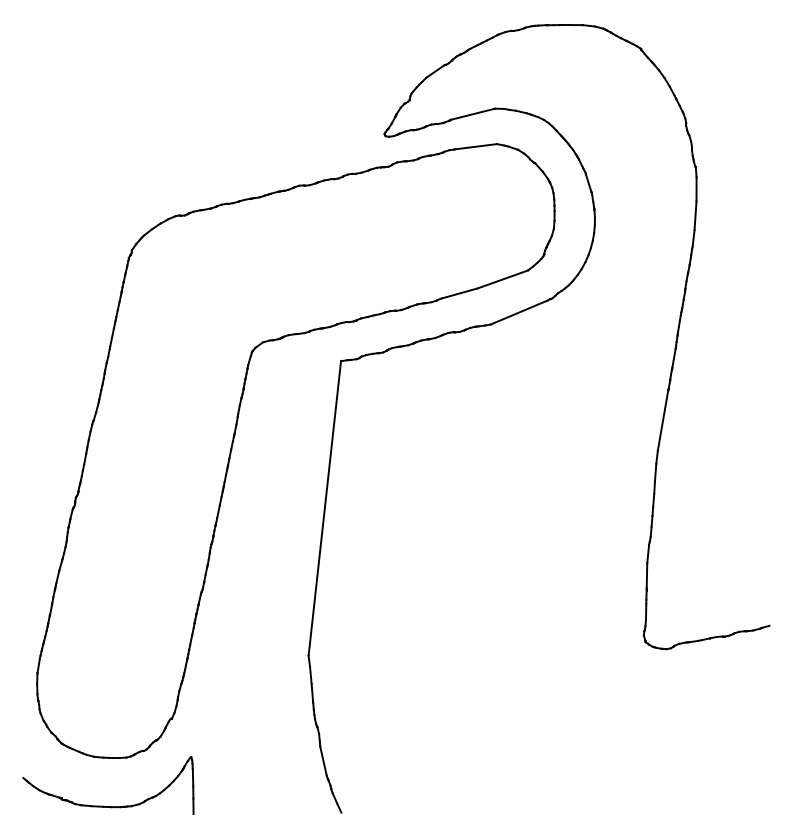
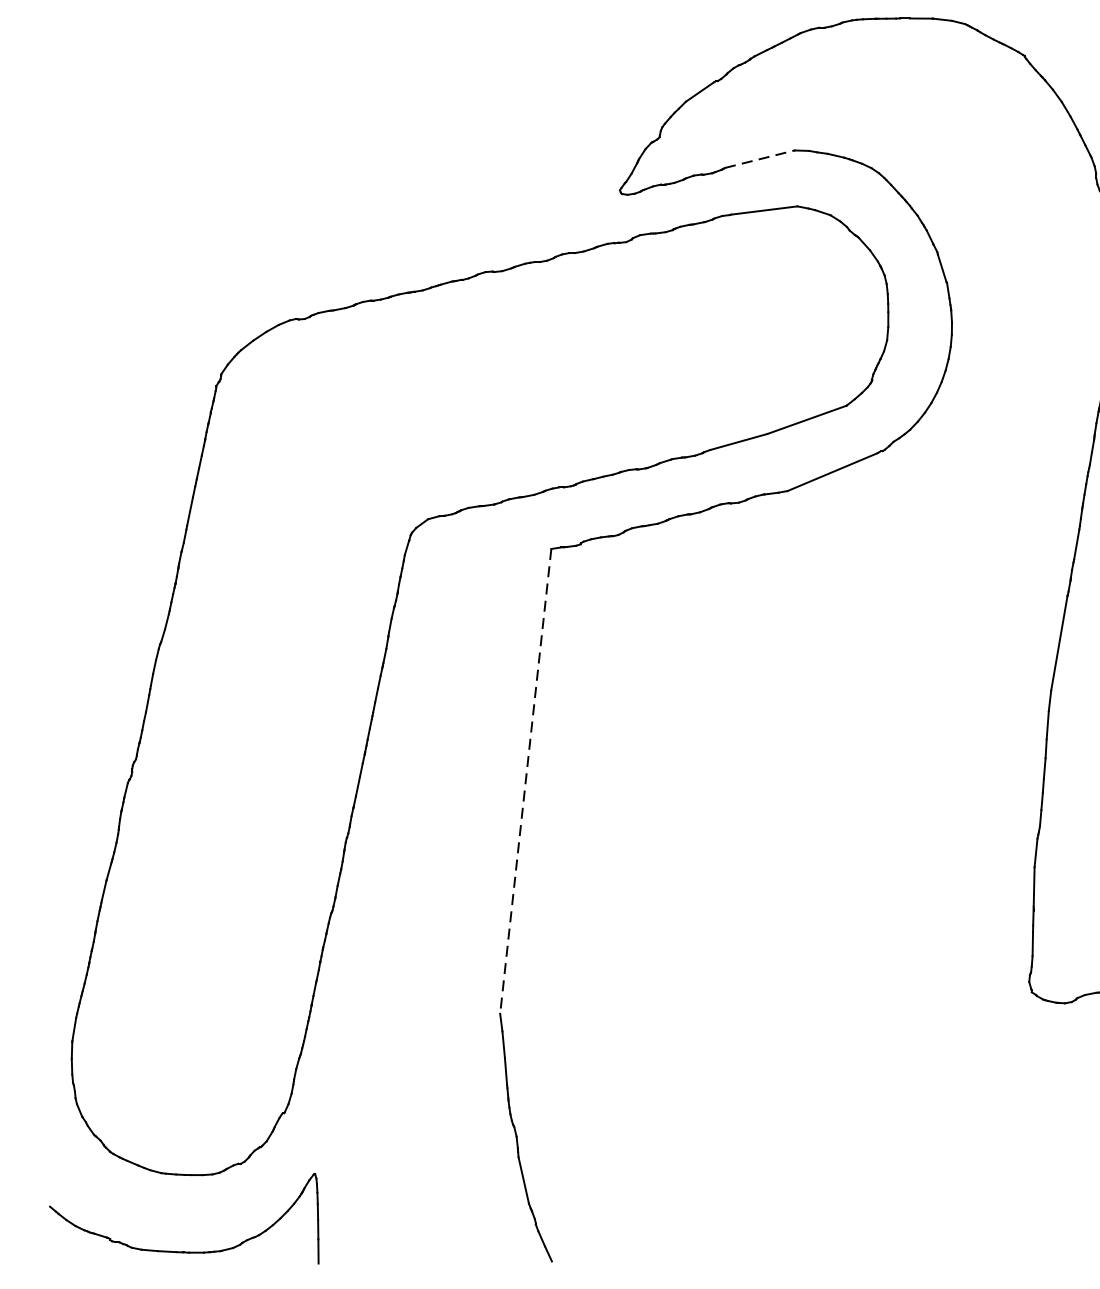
line: (473, 114) -> (760, 159), solid -> dashed
line: (324, 509) -> (525, 782), solid -> dashed

